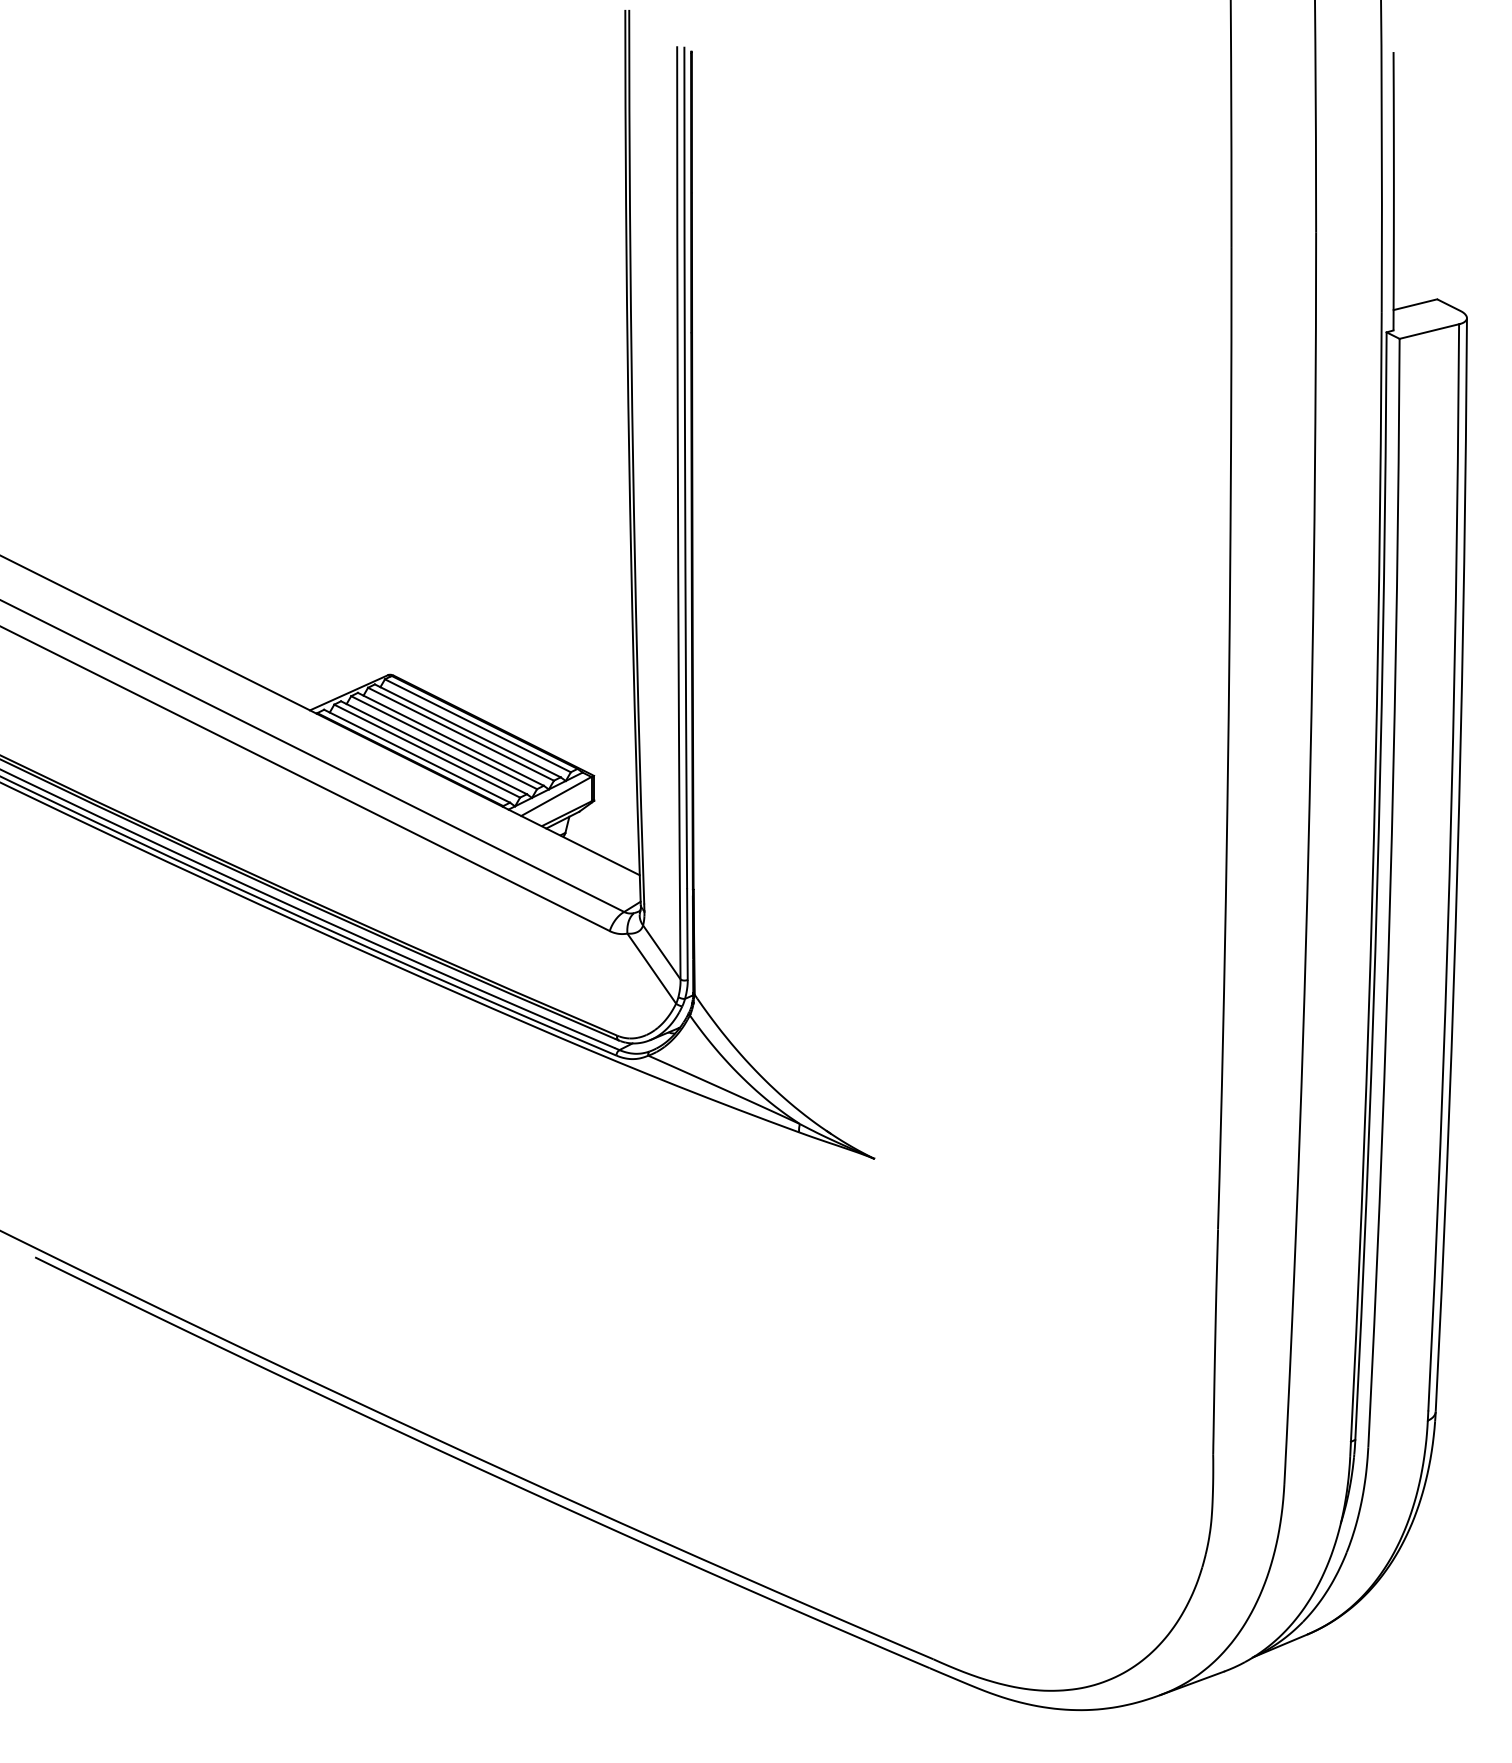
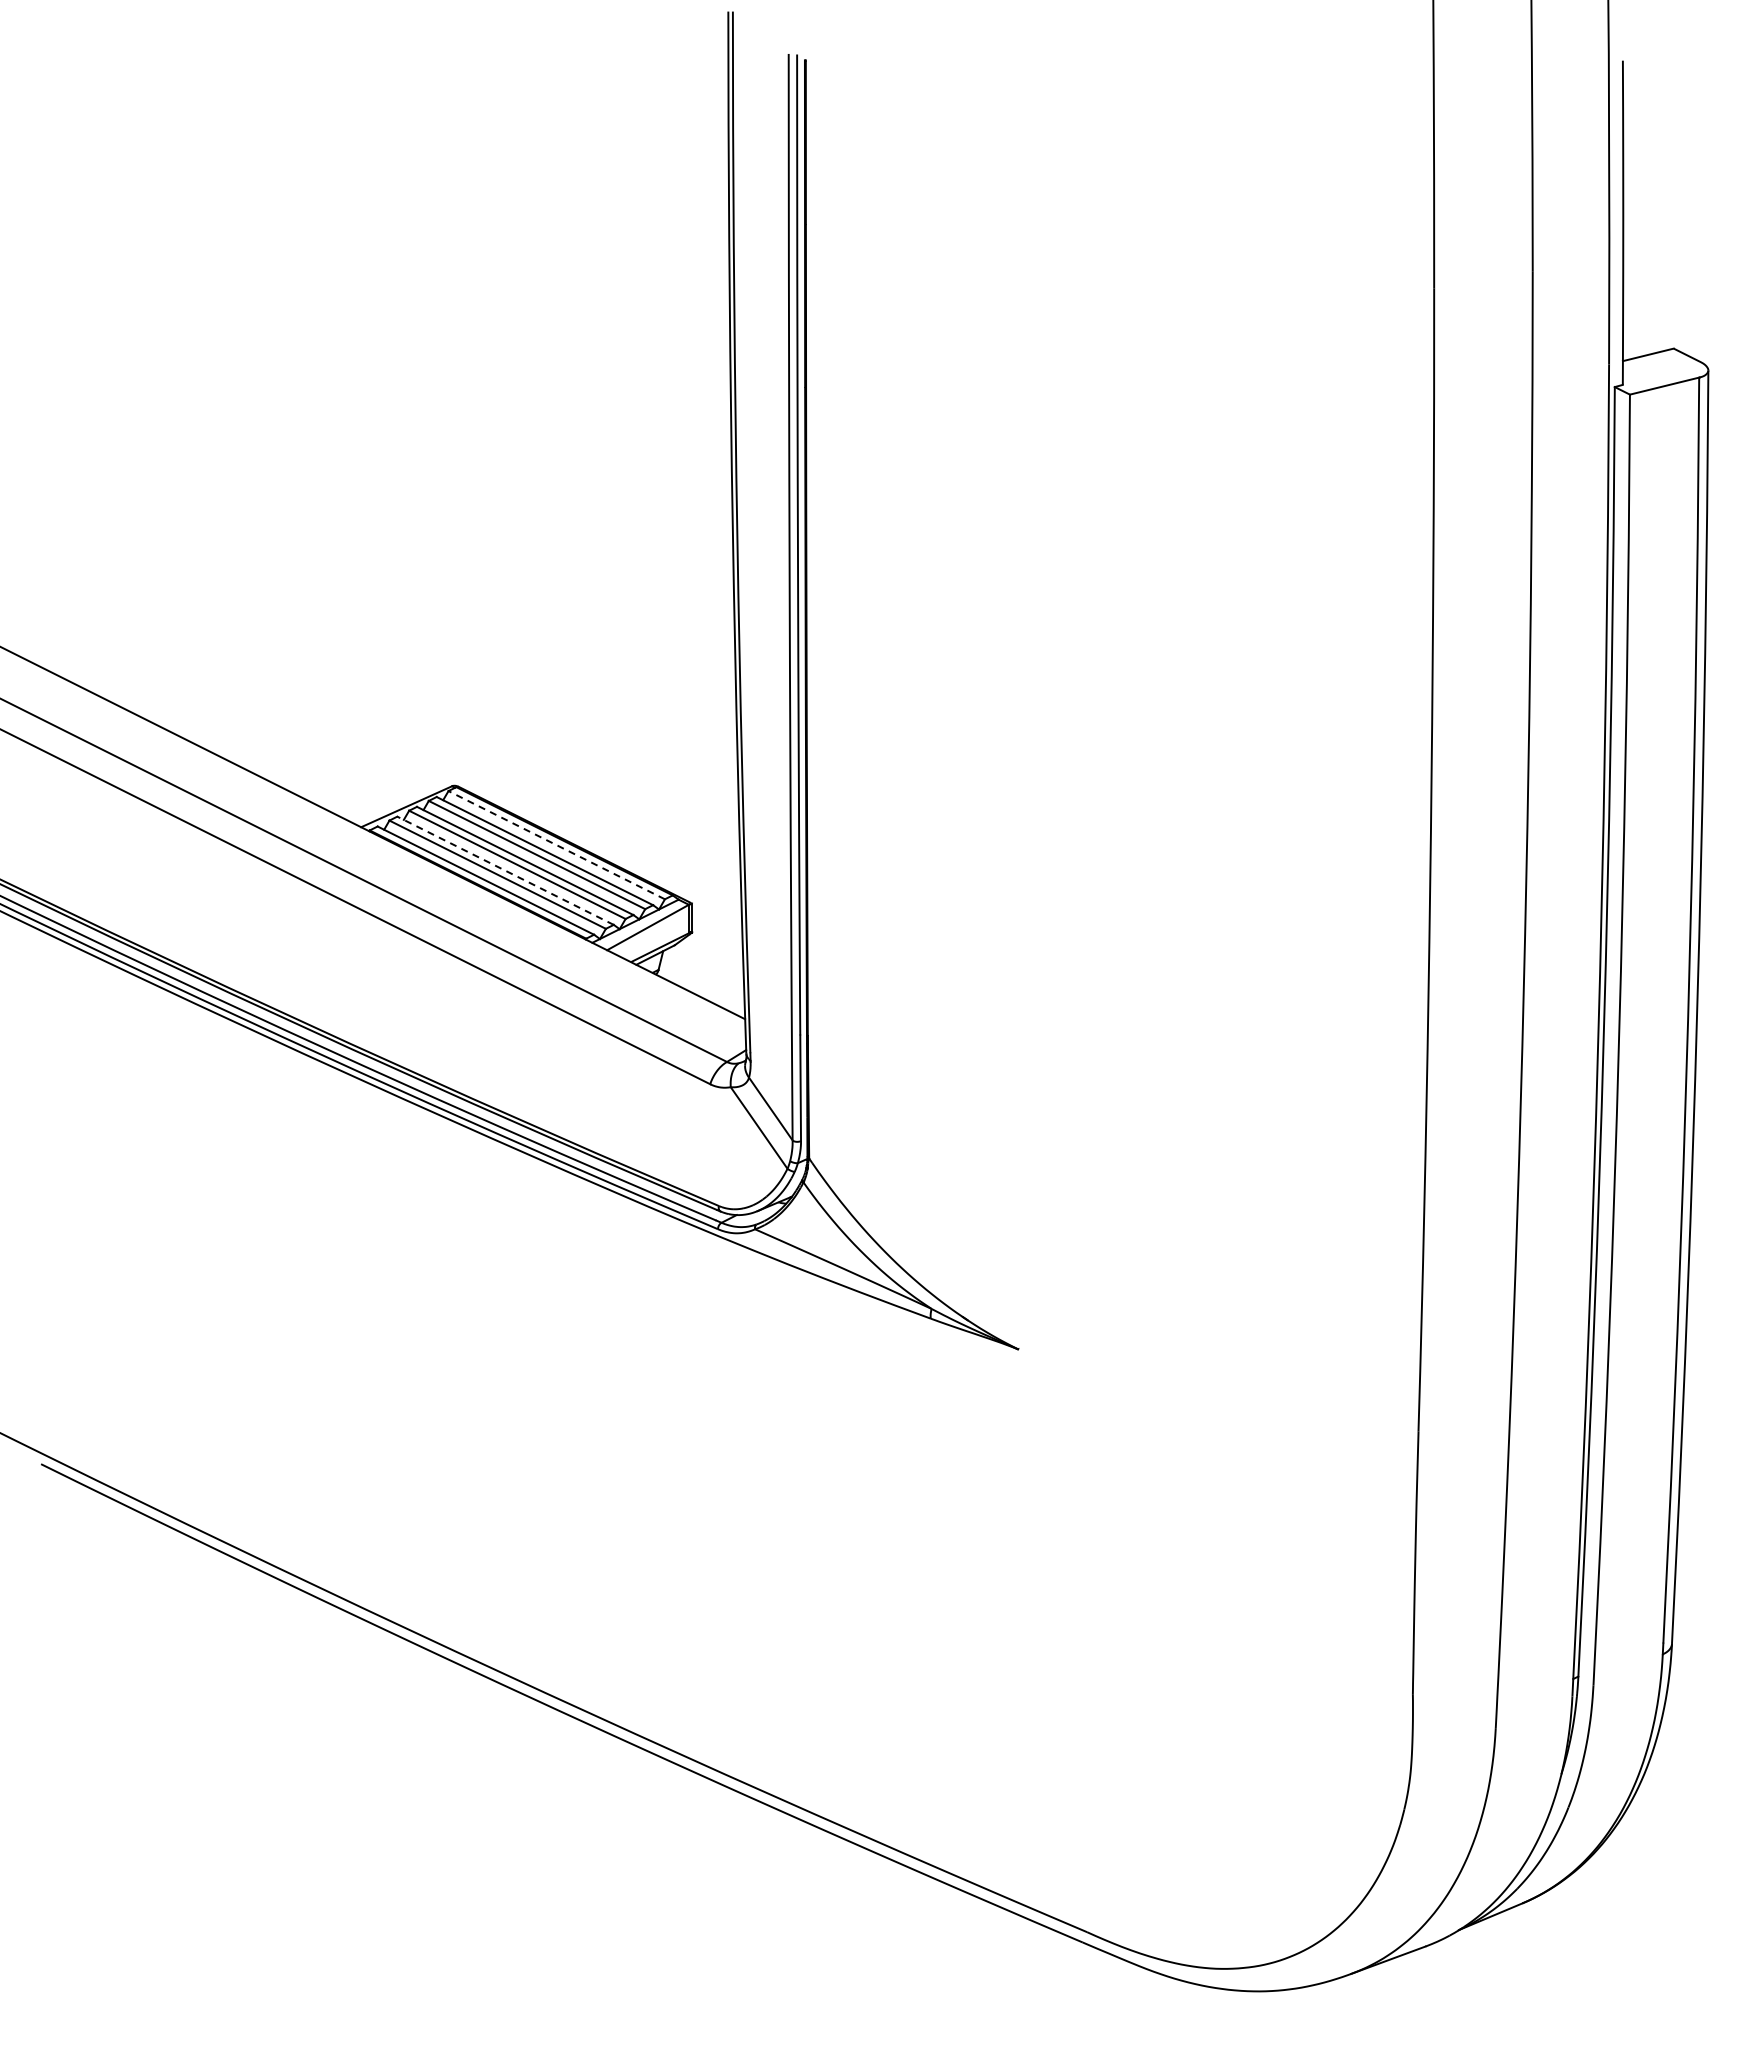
line: (477, 726) -> (556, 845), solid -> dashed
line: (433, 747) -> (505, 870), solid -> dashed

